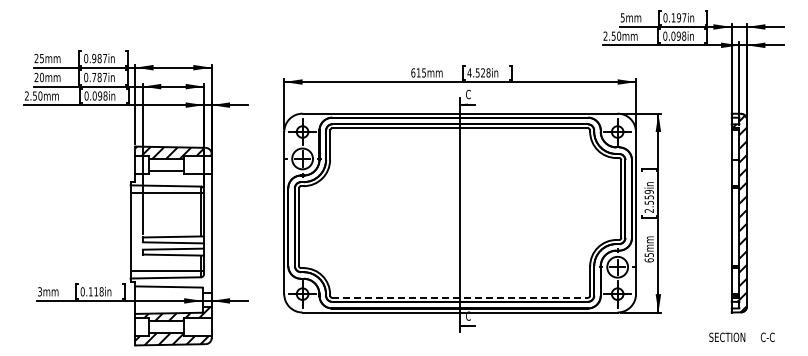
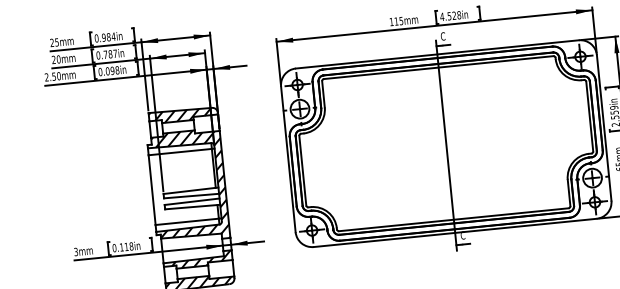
text: (104, 58) -> (113, 36), 0.987in -> 0.984in
text: (413, 72) -> (391, 21), 615mm -> 115mm
hatch: (173, 231) -> (190, 185), added
line: (460, 297) -> (454, 219), dashed -> solid

